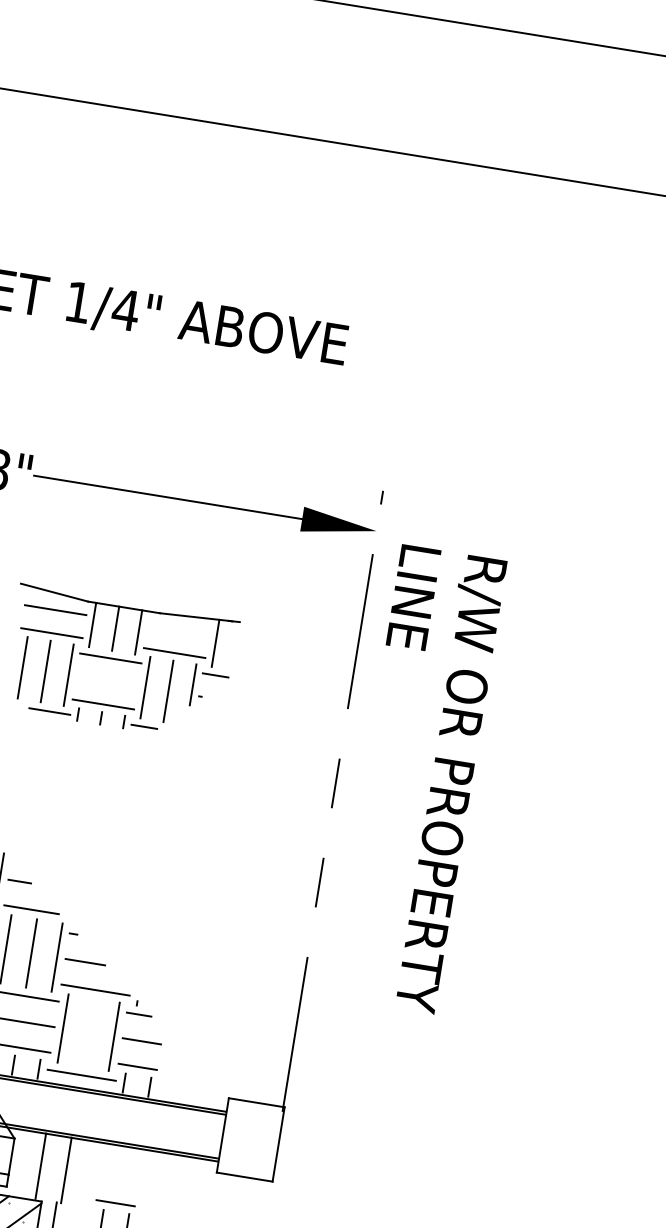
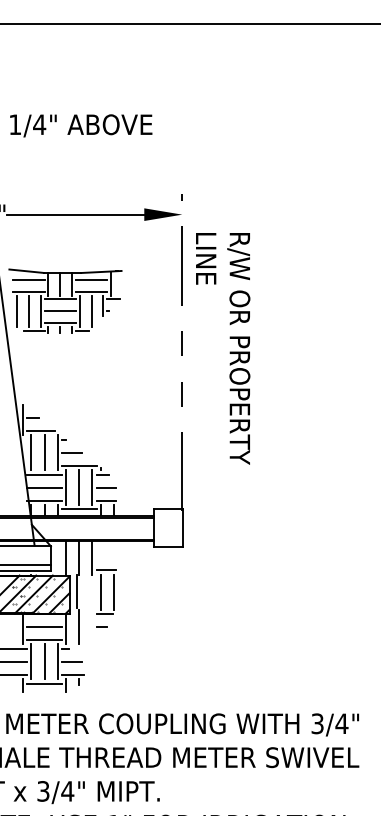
line: (178, 629) -> (91, 279), added
line: (105, 681) -> (59, 311), added
text: (419, 778) -> (223, 348), moved
line: (88, 1032) -> (79, 487), added
line: (92, 1173) -> (92, 557), added

